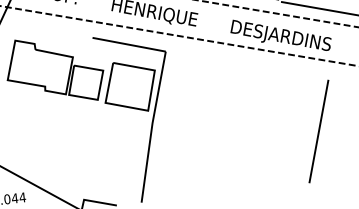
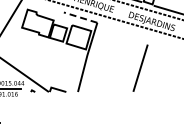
line: (128, 44) -> (80, 17), solid -> dashed
line: (318, 129) -> (140, 67), moved

